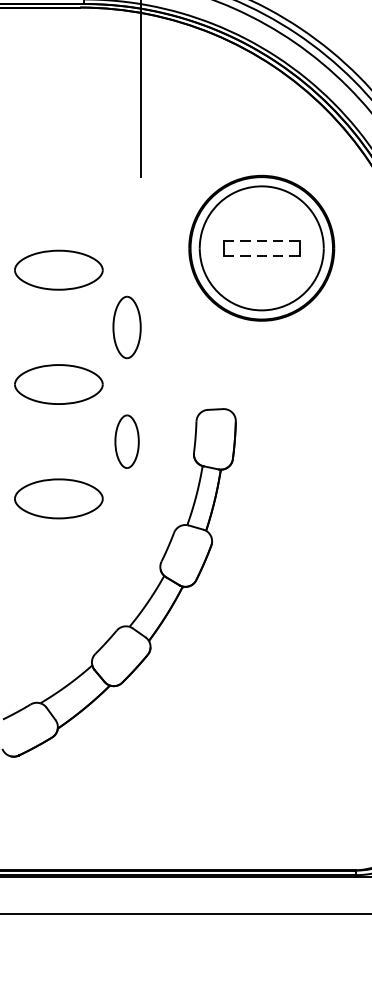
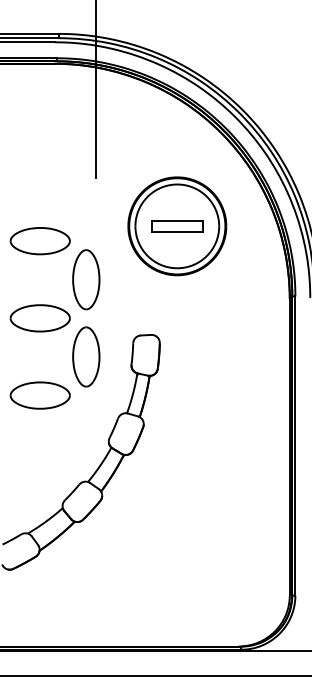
line: (262, 241) -> (177, 221), dashed -> solid
line: (262, 255) -> (177, 231), dashed -> solid
part: (127, 327) -> (86, 279), size x1.43
part: (127, 441) -> (86, 356), size x1.67

